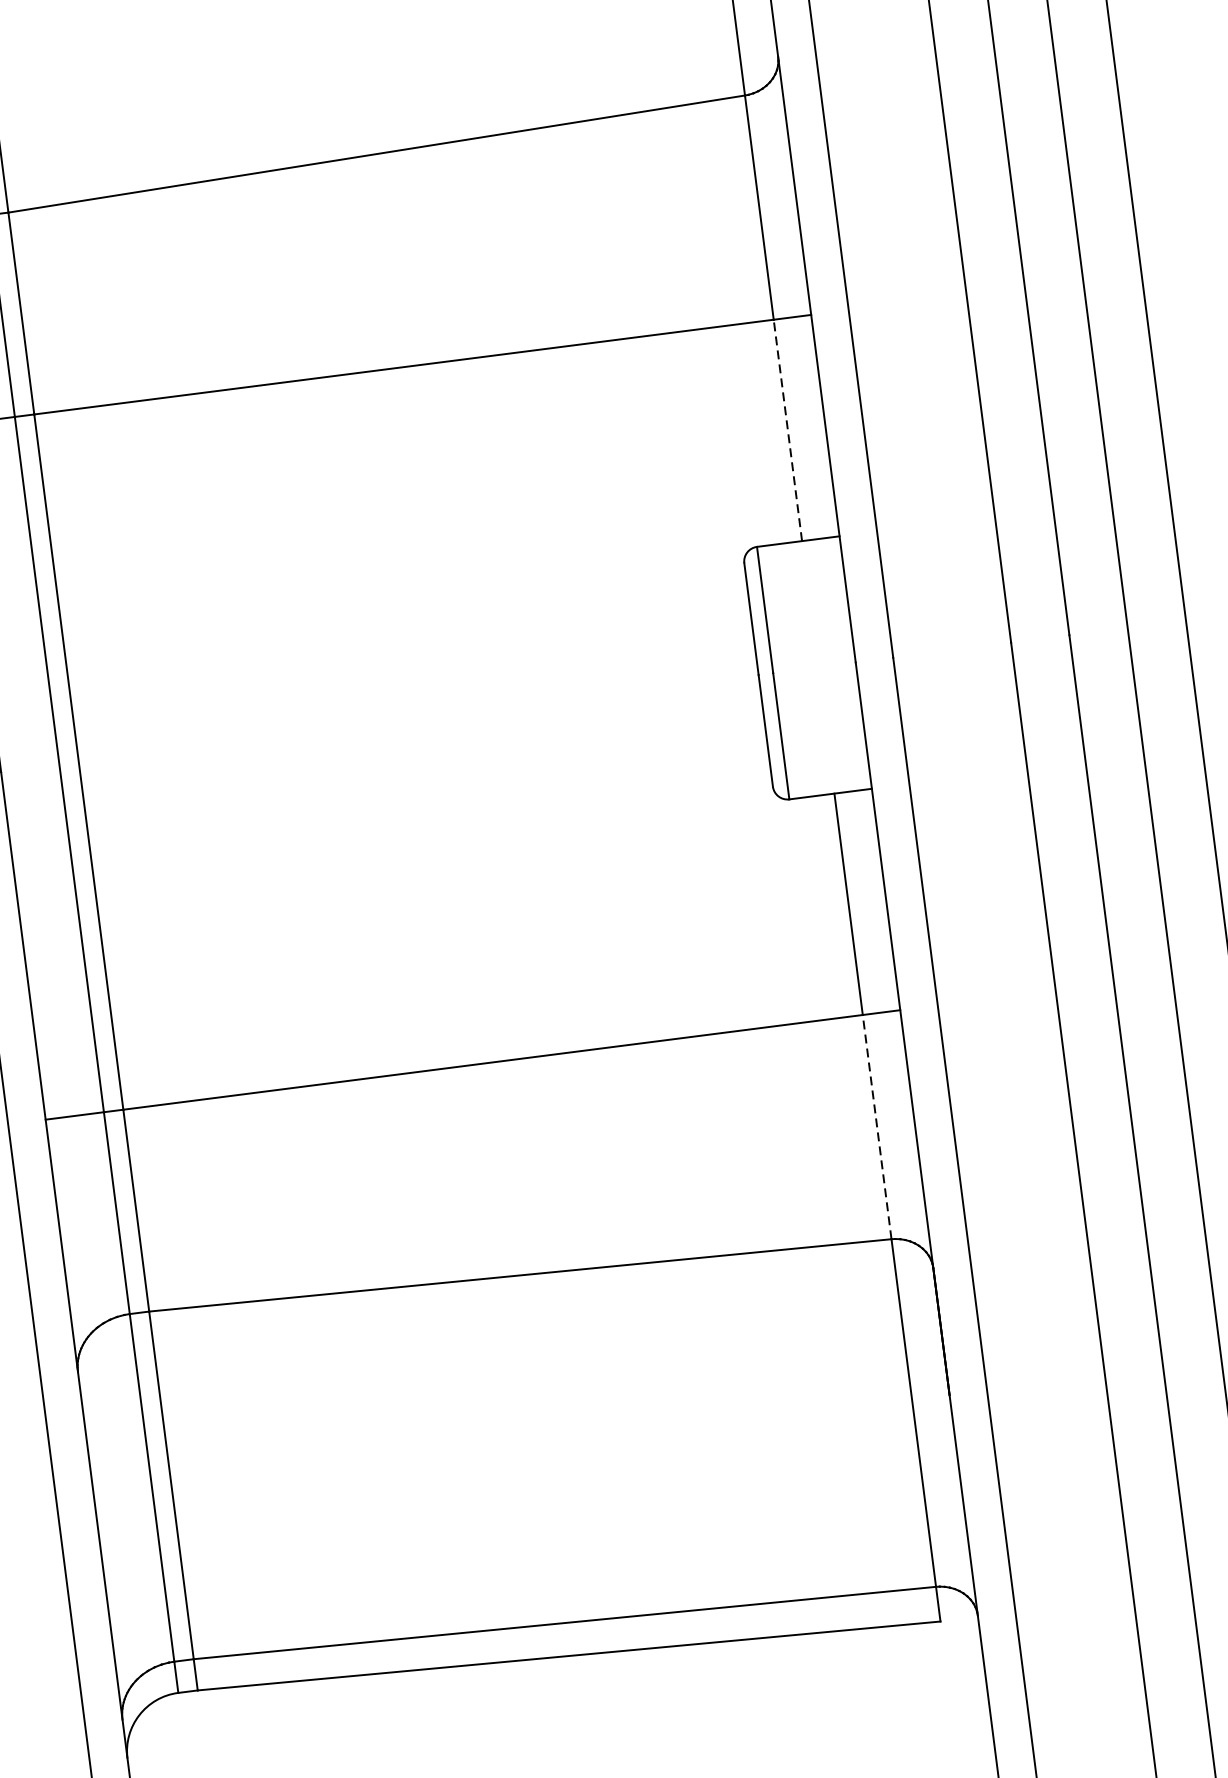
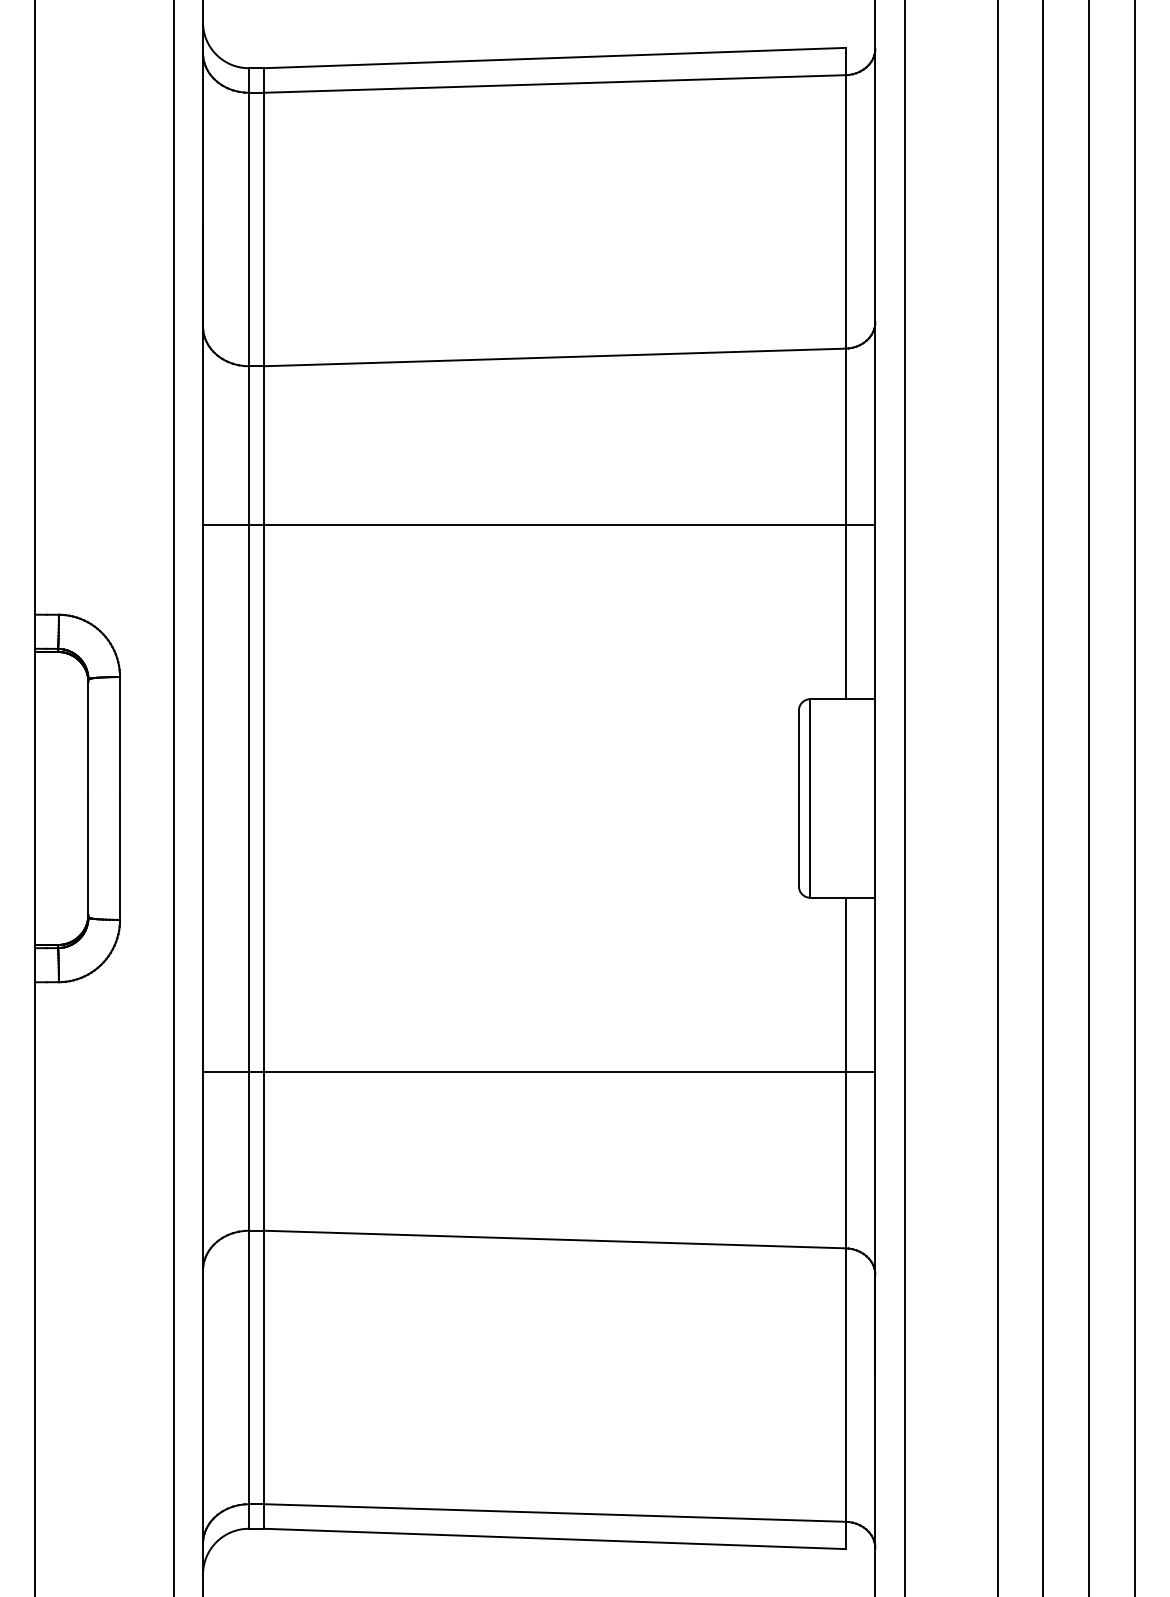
line: (787, 429) -> (845, 611), dashed -> solid
line: (876, 1126) -> (845, 1159), dashed -> solid

